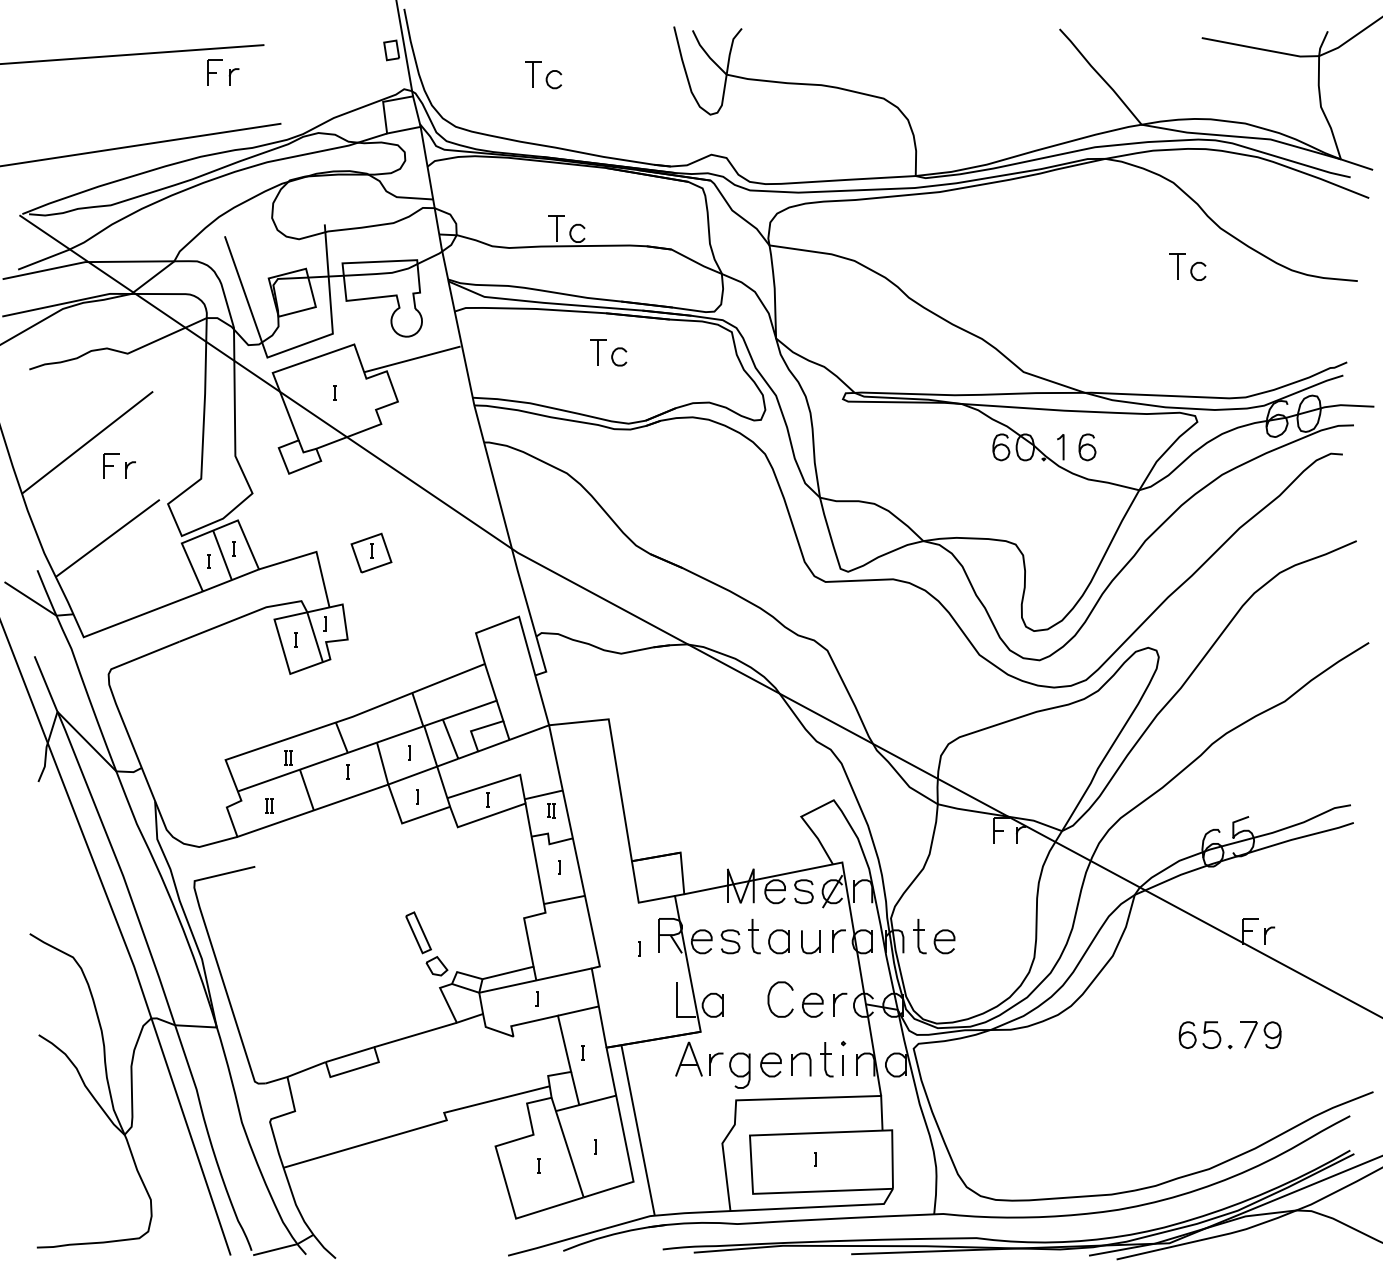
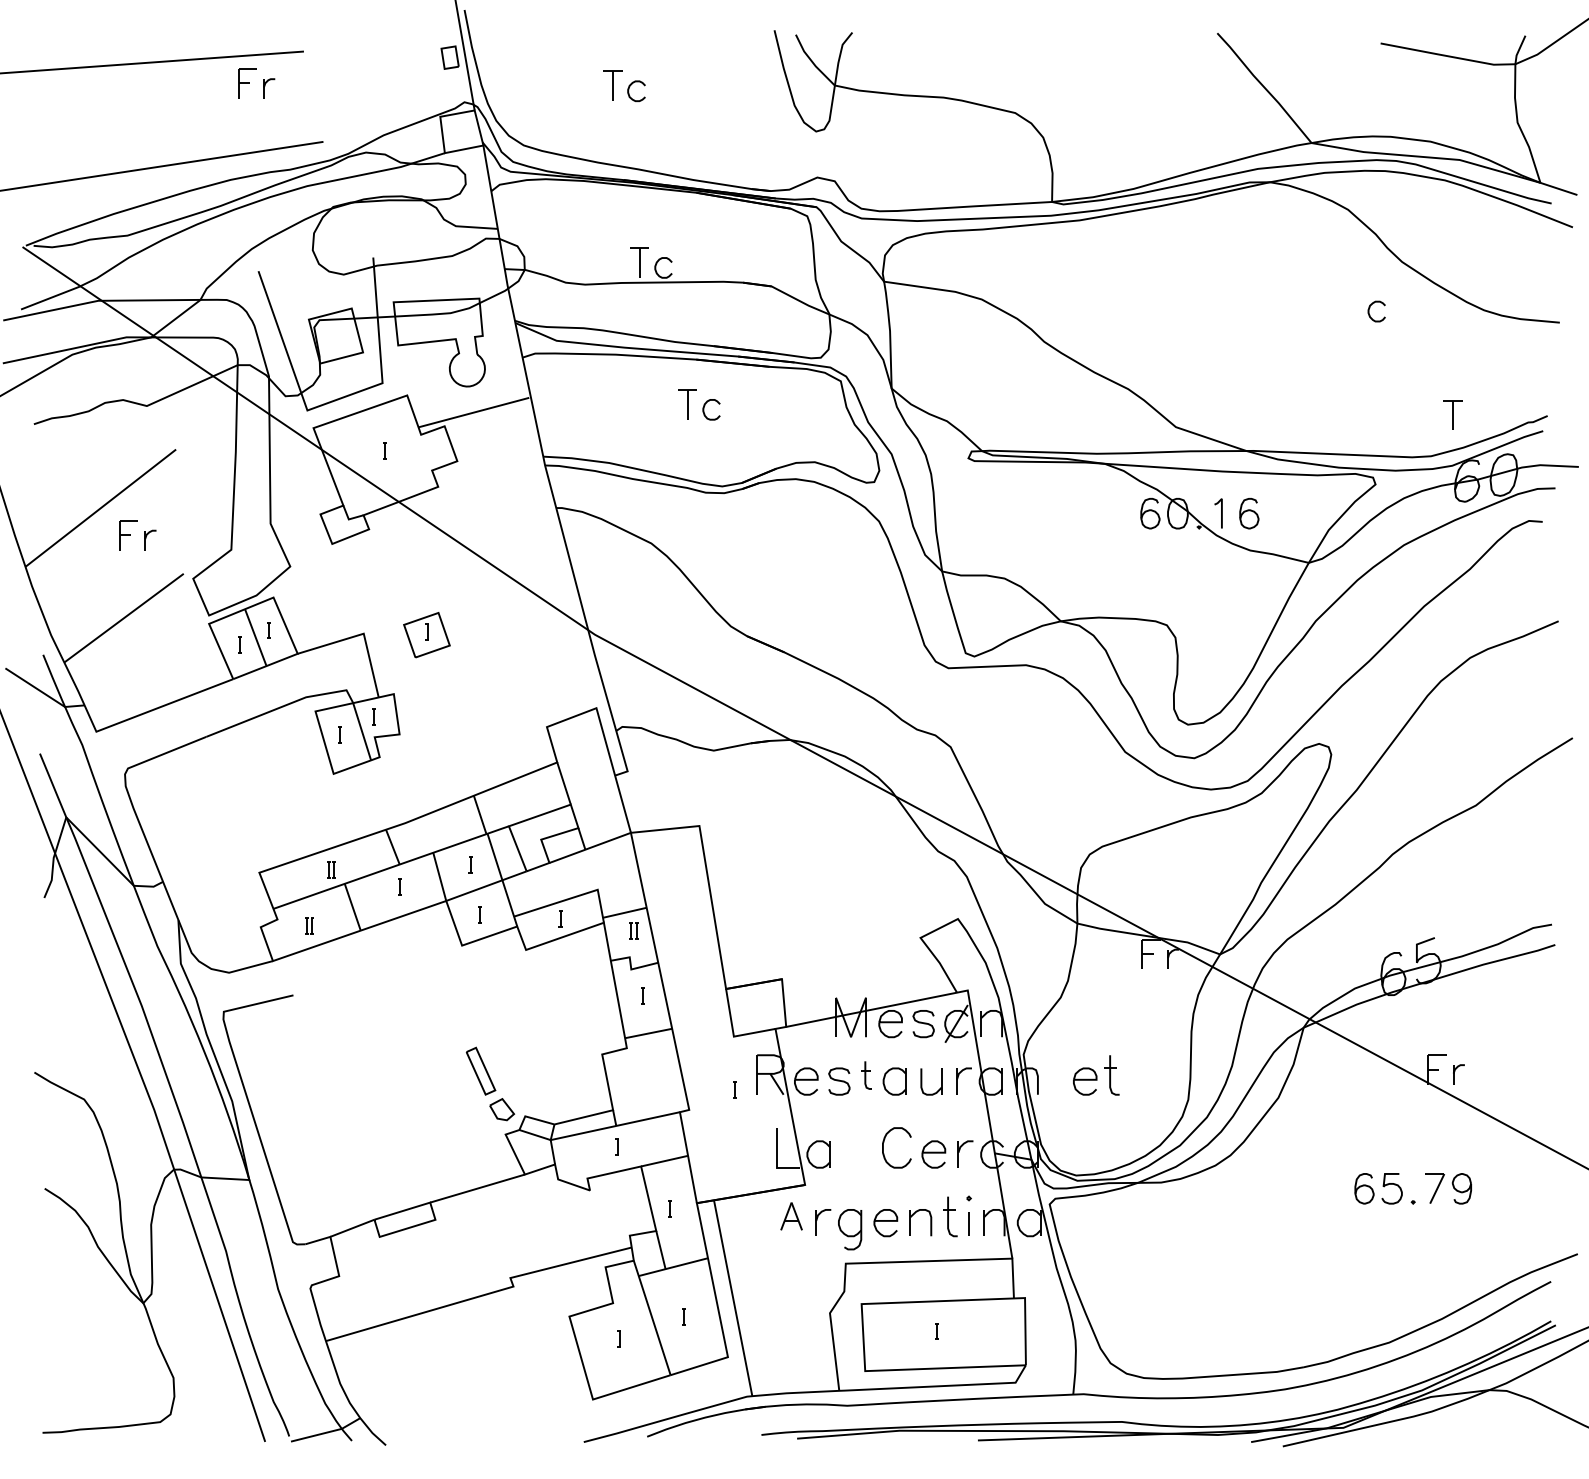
part: (1177, 266) -> (1452, 414), moved
part: (754, 936) -> (866, 1075), size x0.7
part: (919, 936) -> (1111, 1075), moved
part: (688, 1059) -> (791, 1216), size x0.7

